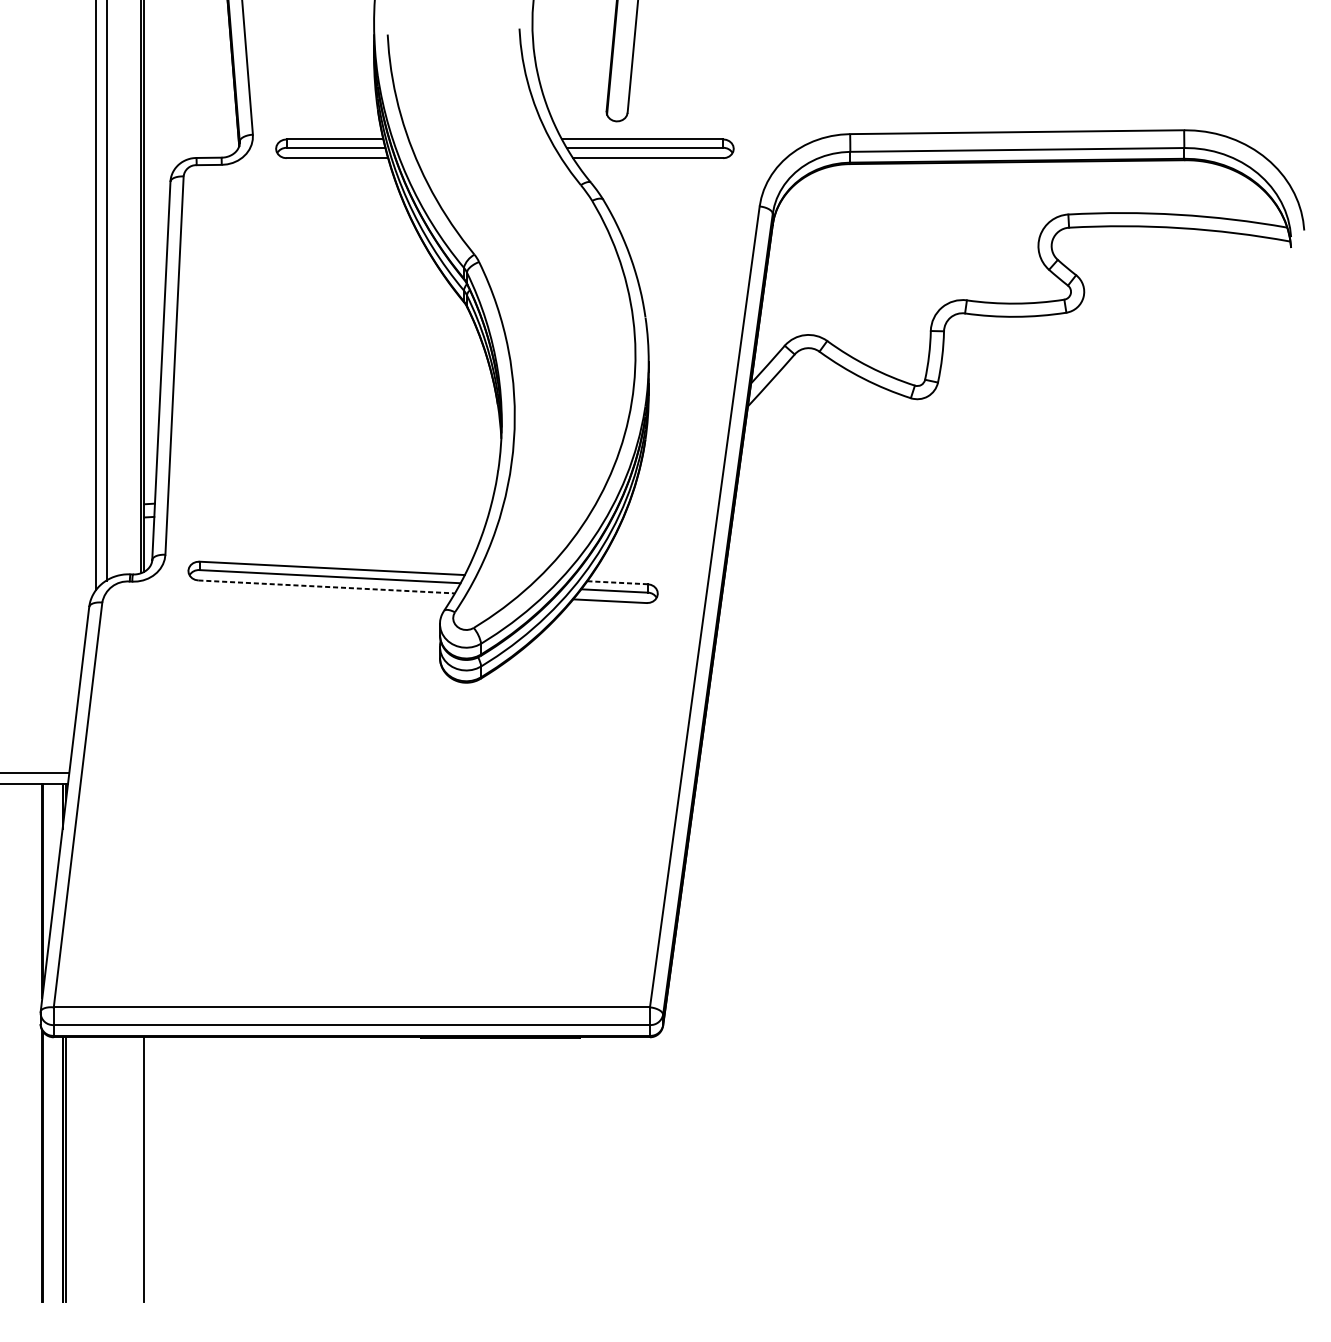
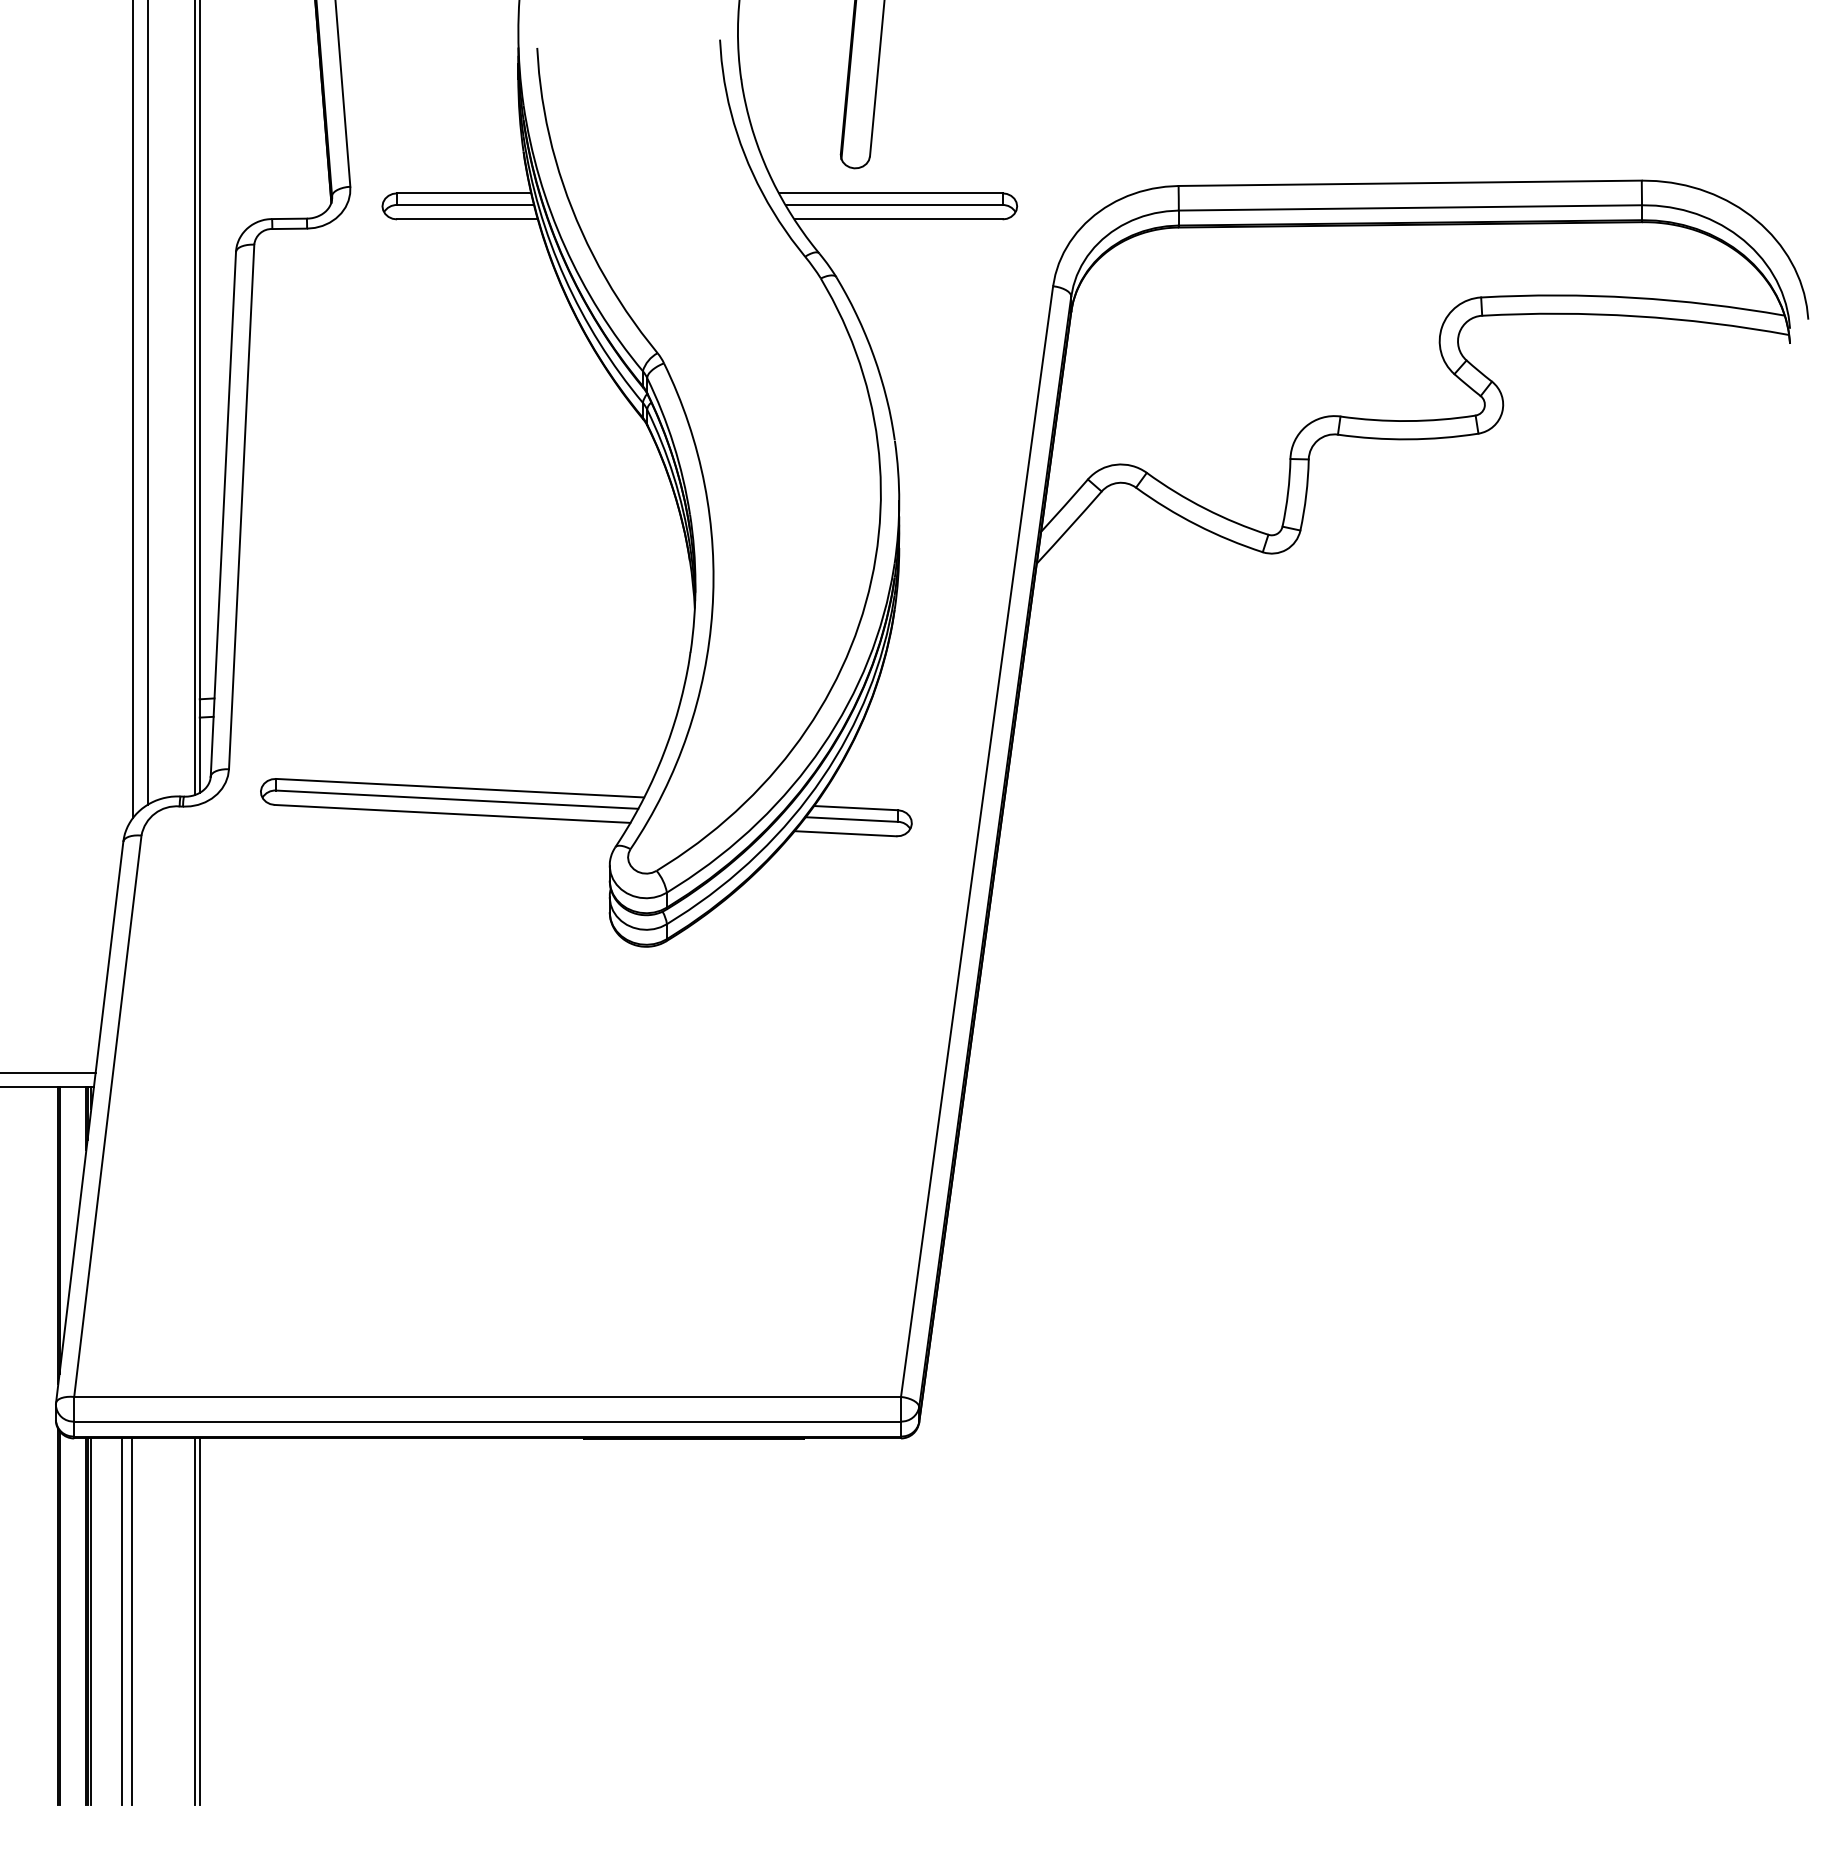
line: (617, 583) -> (855, 808), dashed -> solid
line: (327, 586) -> (453, 813), dashed -> solid
line: (87, 1169) -> (121, 1621), added
line: (95, 1169) -> (132, 1621), added
line: (141, 1169) -> (195, 1621), added

